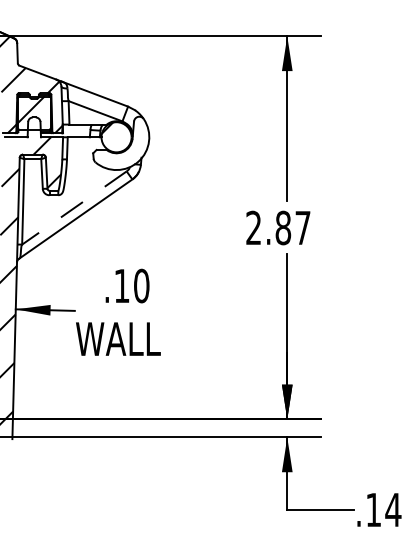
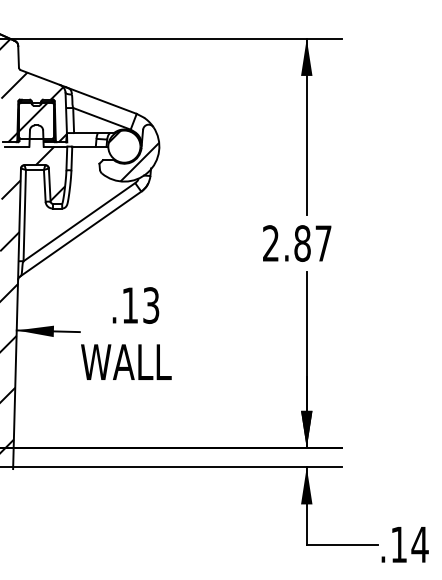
hatch: (131, 151) -> (140, 161), added
line: (74, 208) -> (79, 222), dashed -> solid
text: (141, 285) -> (151, 304), .10 -> .13

